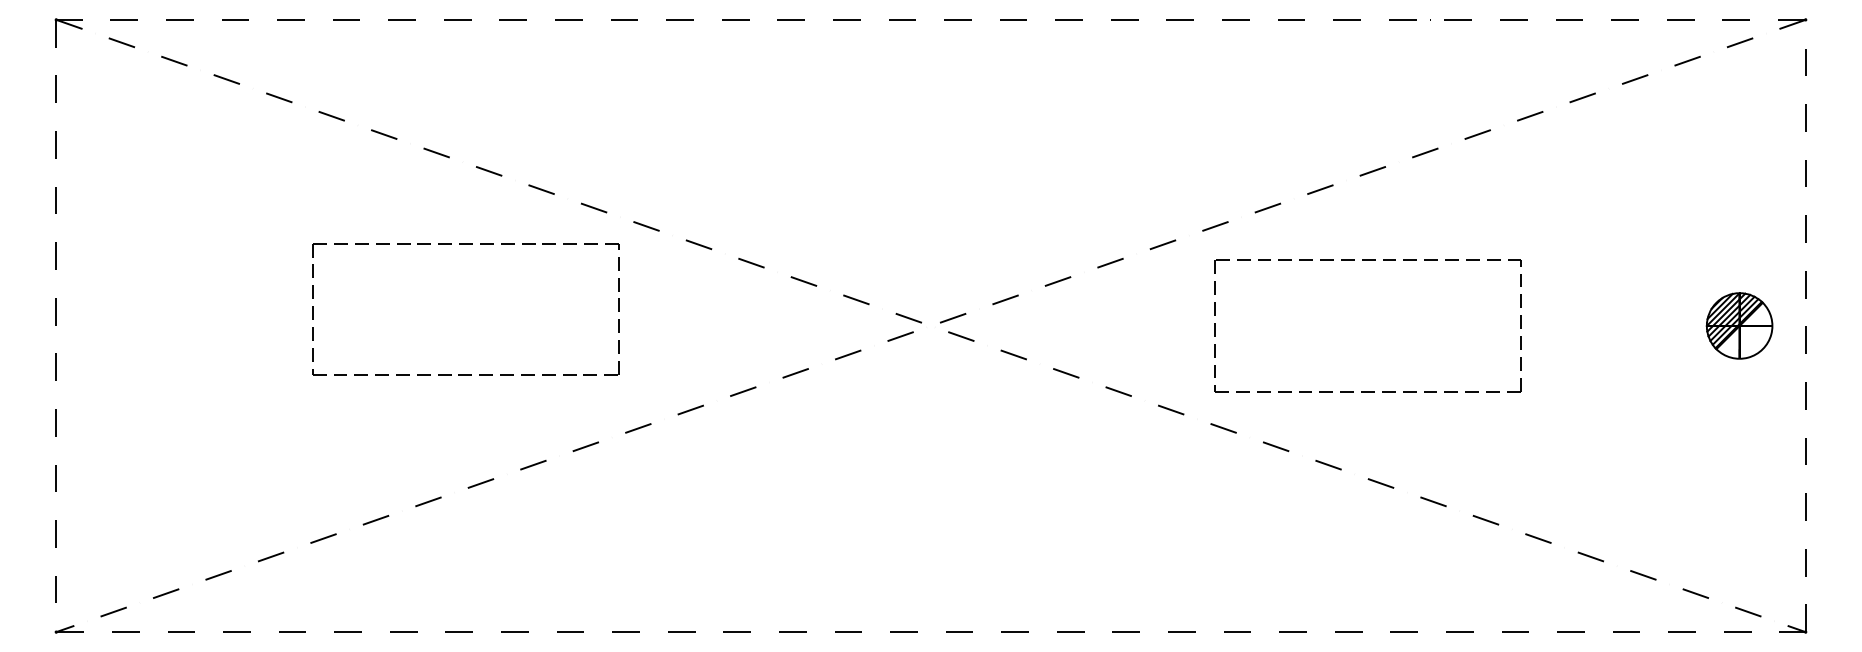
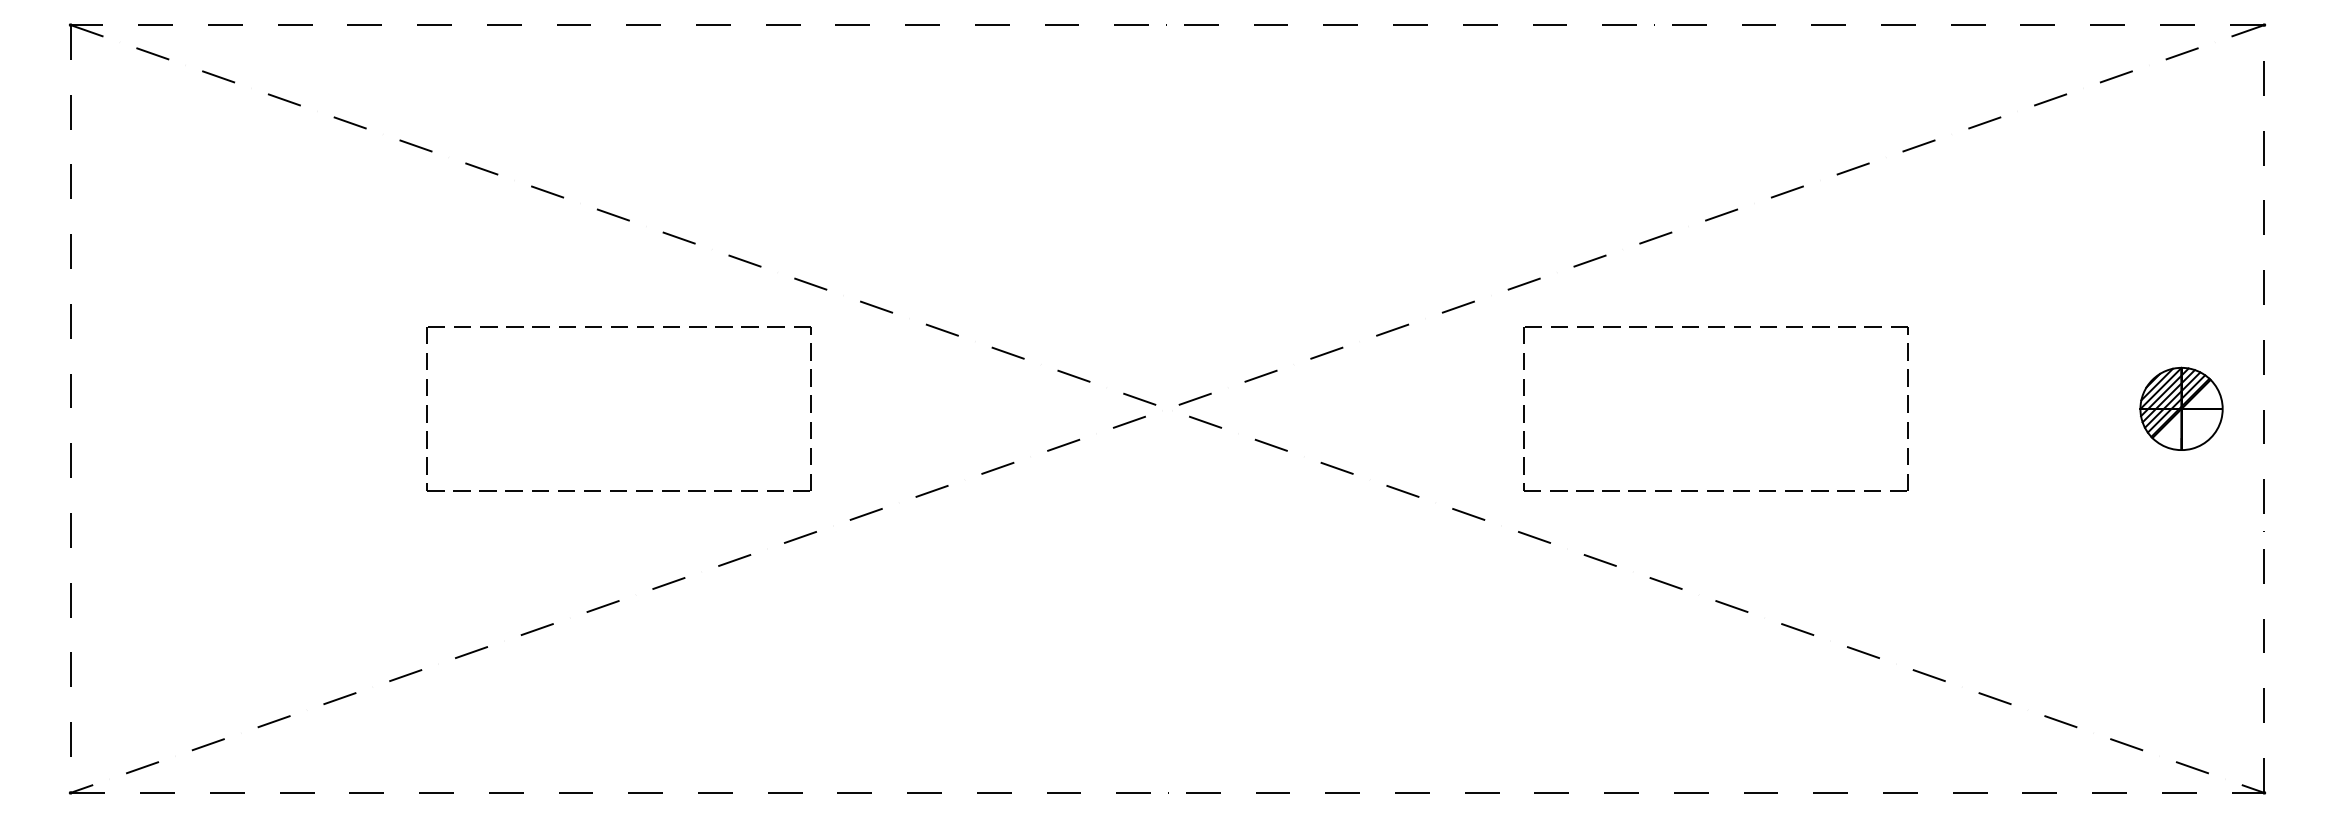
part: (465, 244) -> (618, 327), moved

